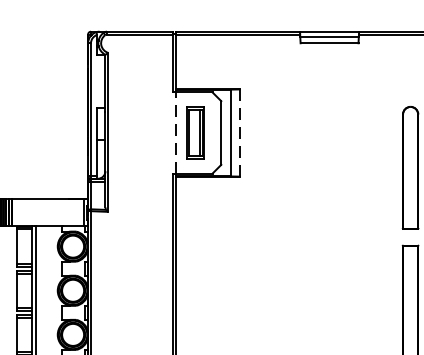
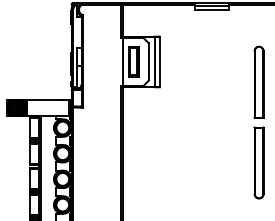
line: (175, 132) -> (122, 61), dashed -> solid
line: (239, 133) -> (159, 62), dashed -> solid

